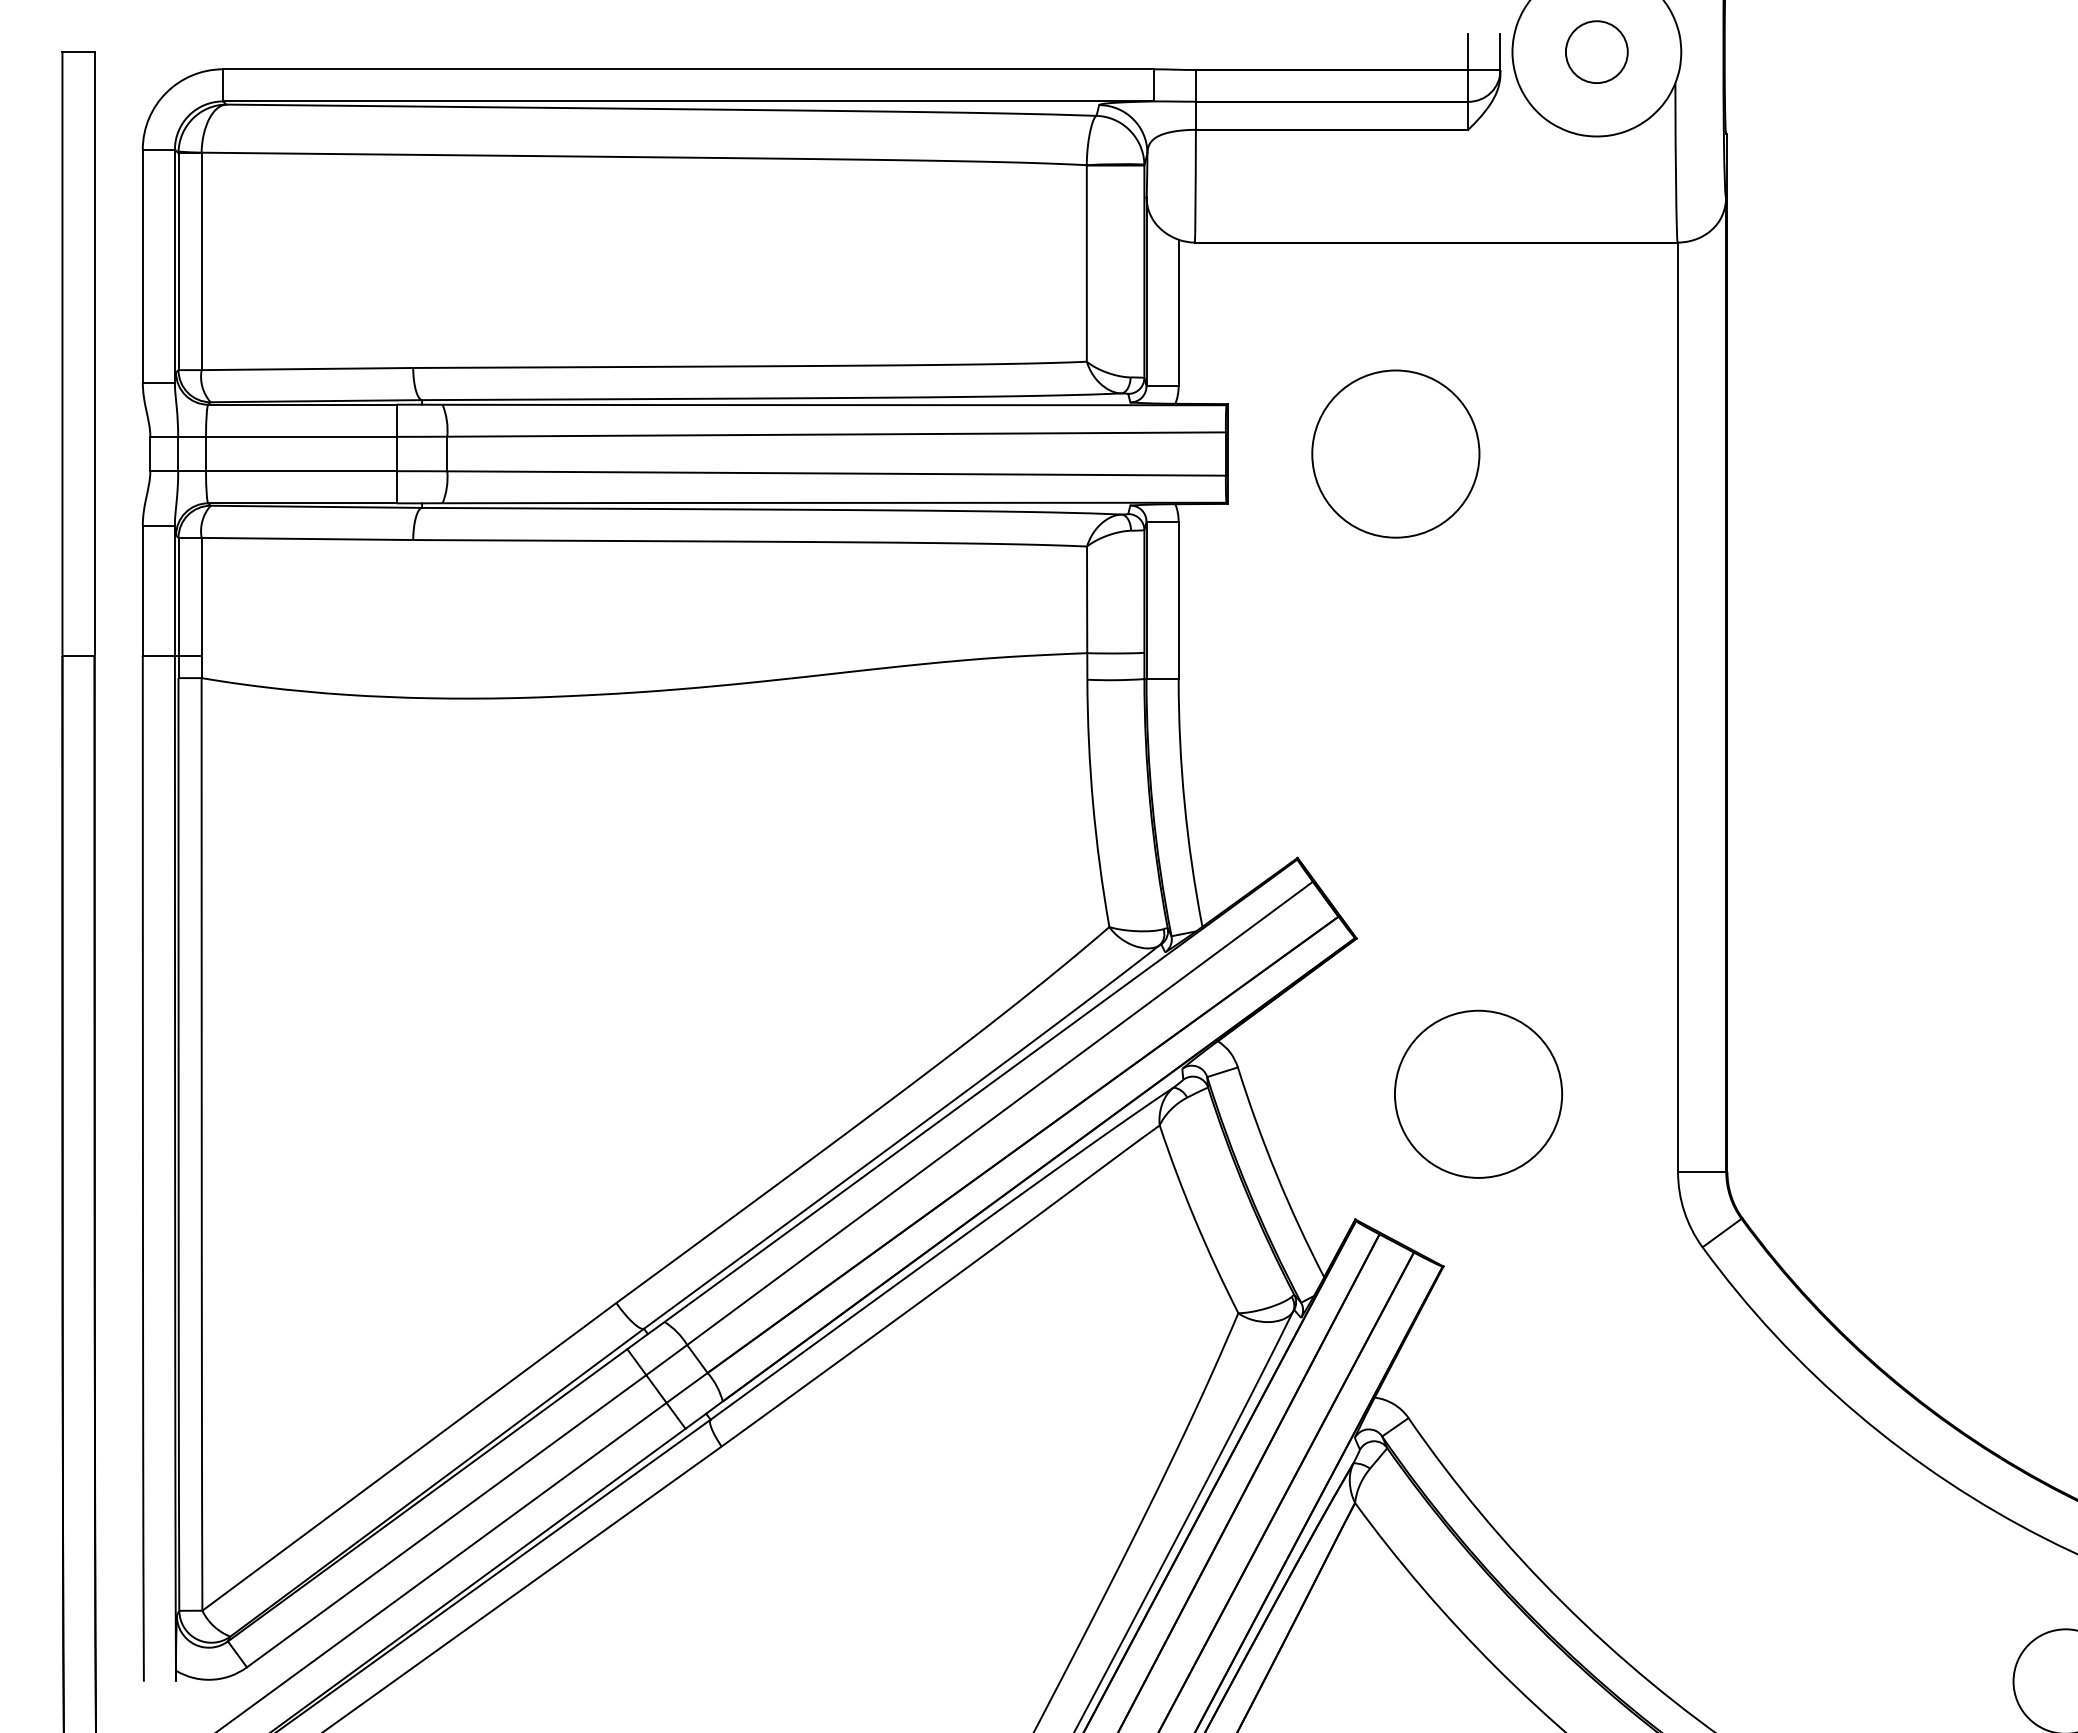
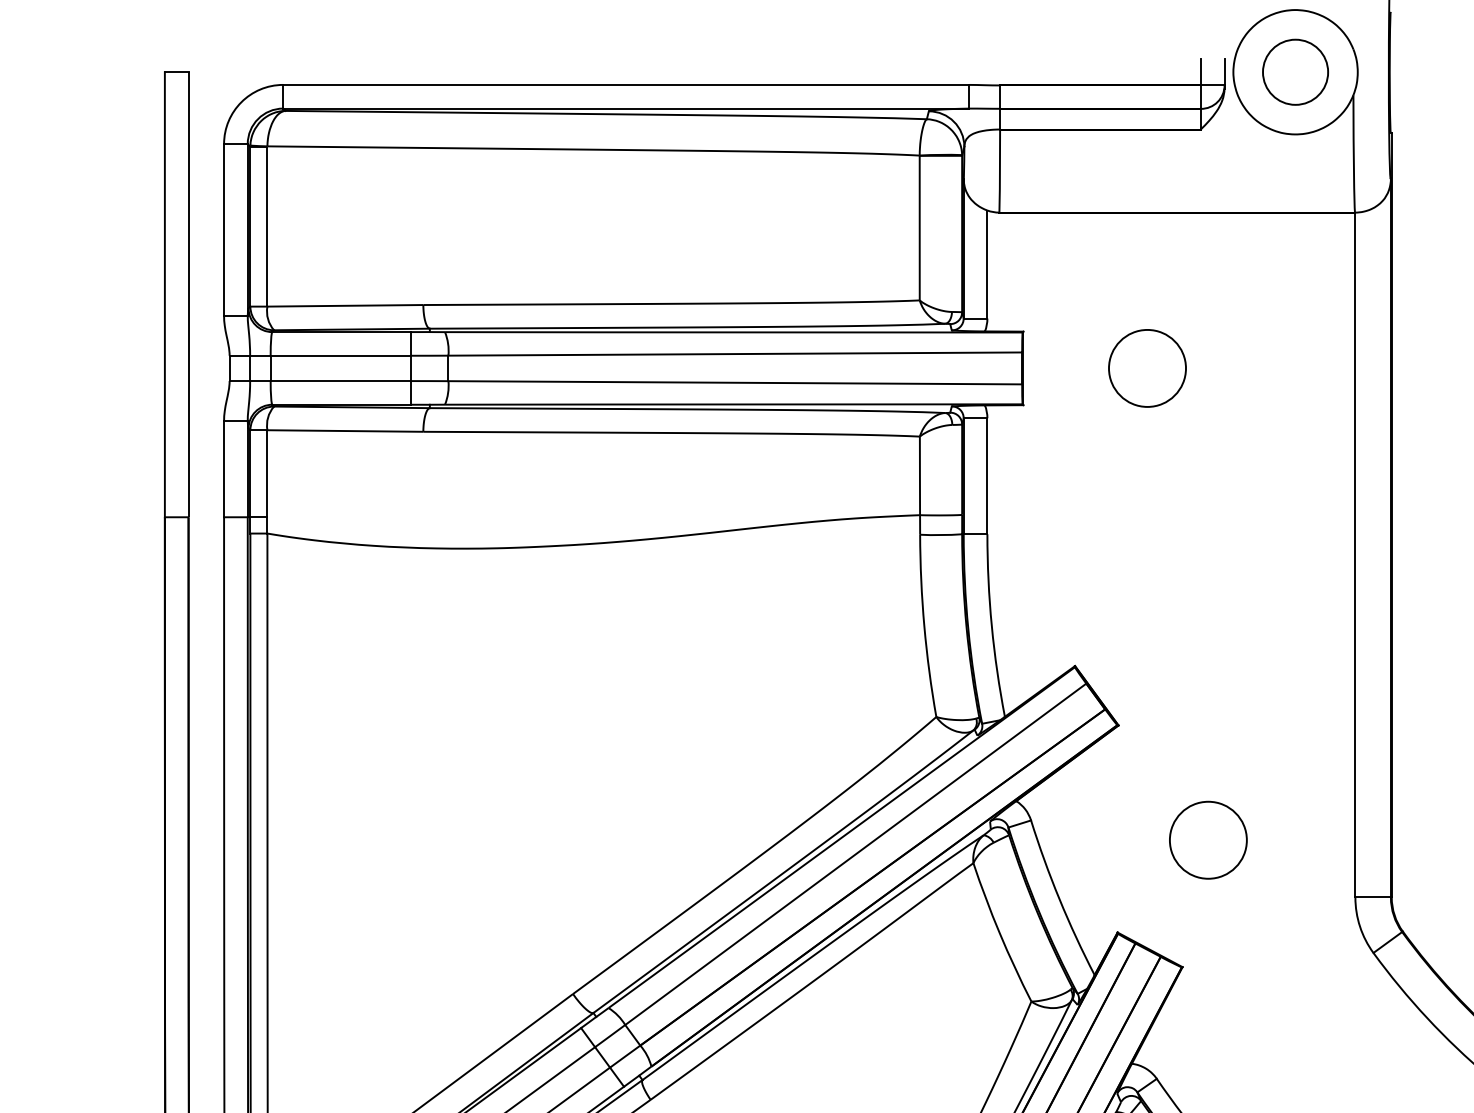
circle: (1596, 51) -> (1295, 71), size x1.43
circle: (1395, 453) -> (1147, 368), size x0.62
circle: (1478, 1094) -> (1208, 840), size x0.62

